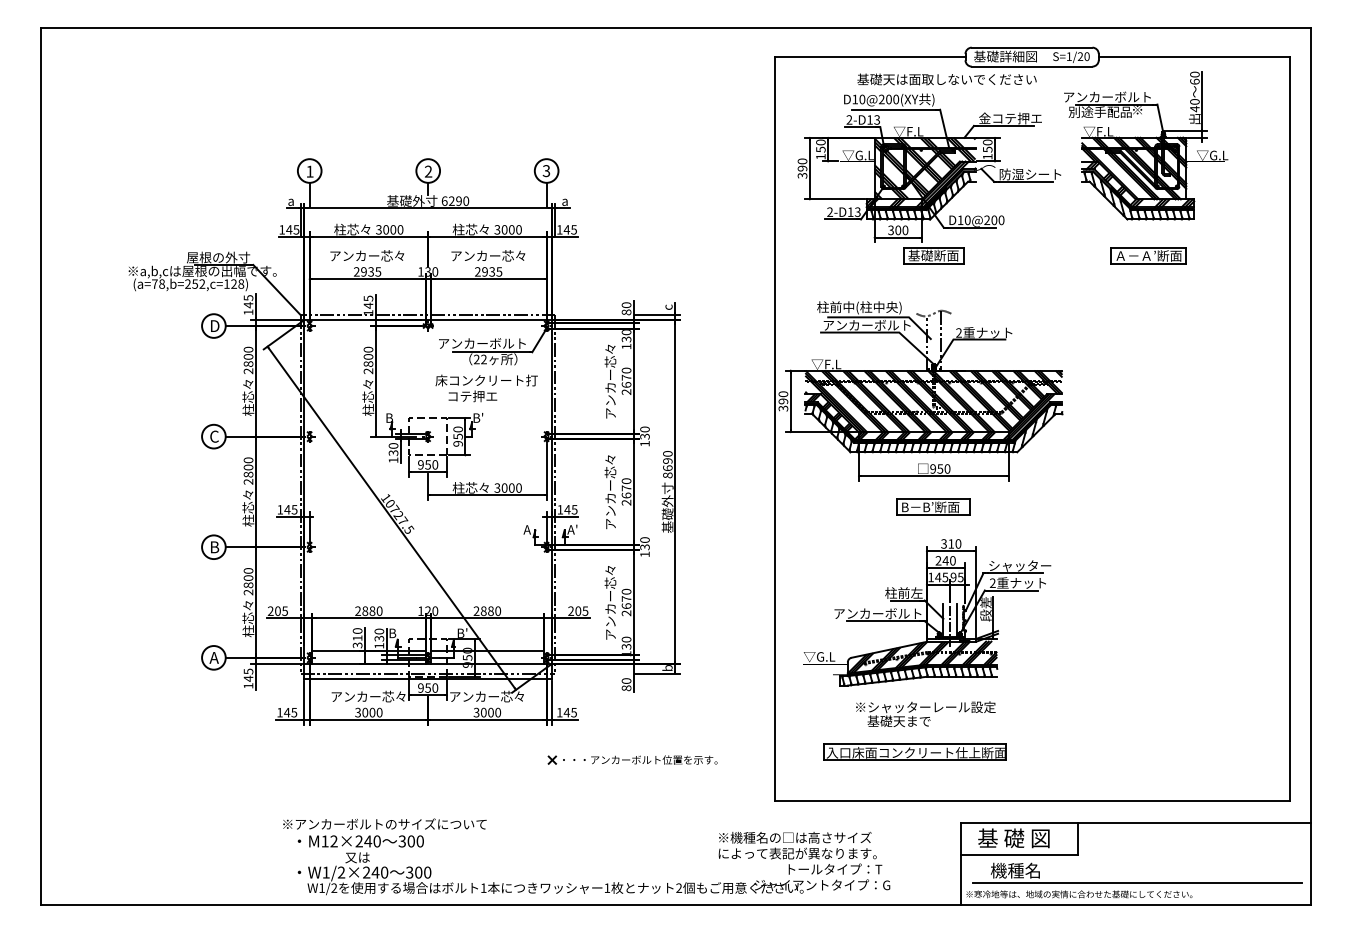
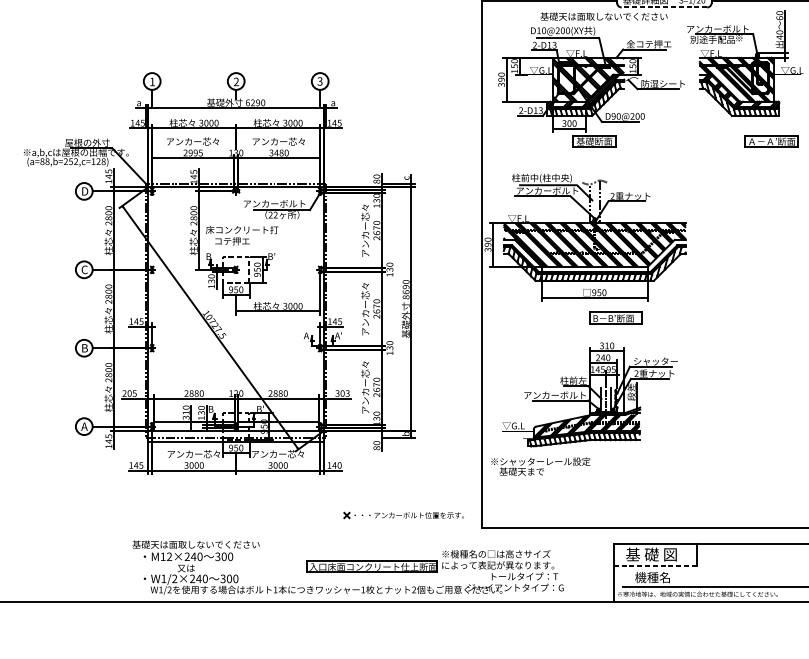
line: (1031, 66) -> (663, 7), solid -> dashed
text: (960, 220) -> (613, 116), D10@200 -> D90@200
part: (1148, 255) -> (771, 141), moved
text: (370, 271) -> (195, 152), 2935 -> 2995
text: (488, 271) -> (278, 152), 2935 -> 3480
text: (154, 283) -> (42, 161), (a=78,b=252,c=128) -> (a=88,b=252,c=128)
text: (486, 388) -> (242, 235), moved
hatch: (930, 417) -> (592, 256), removed
part: (933, 506) -> (615, 317), moved
text: (578, 610) -> (342, 393), 205 -> 303
text: (574, 712) -> (339, 465), 145 -> 140
text: (925, 714) -> (540, 466), moved
part: (914, 751) -> (371, 566), moved
part: (632, 759) -> (403, 515), moved
text: (384, 824) -> (205, 544), ※アンカーボルトのサイズについて -> 基礎天は面取しないでください
line: (1019, 854) -> (655, 566), solid -> dashed

